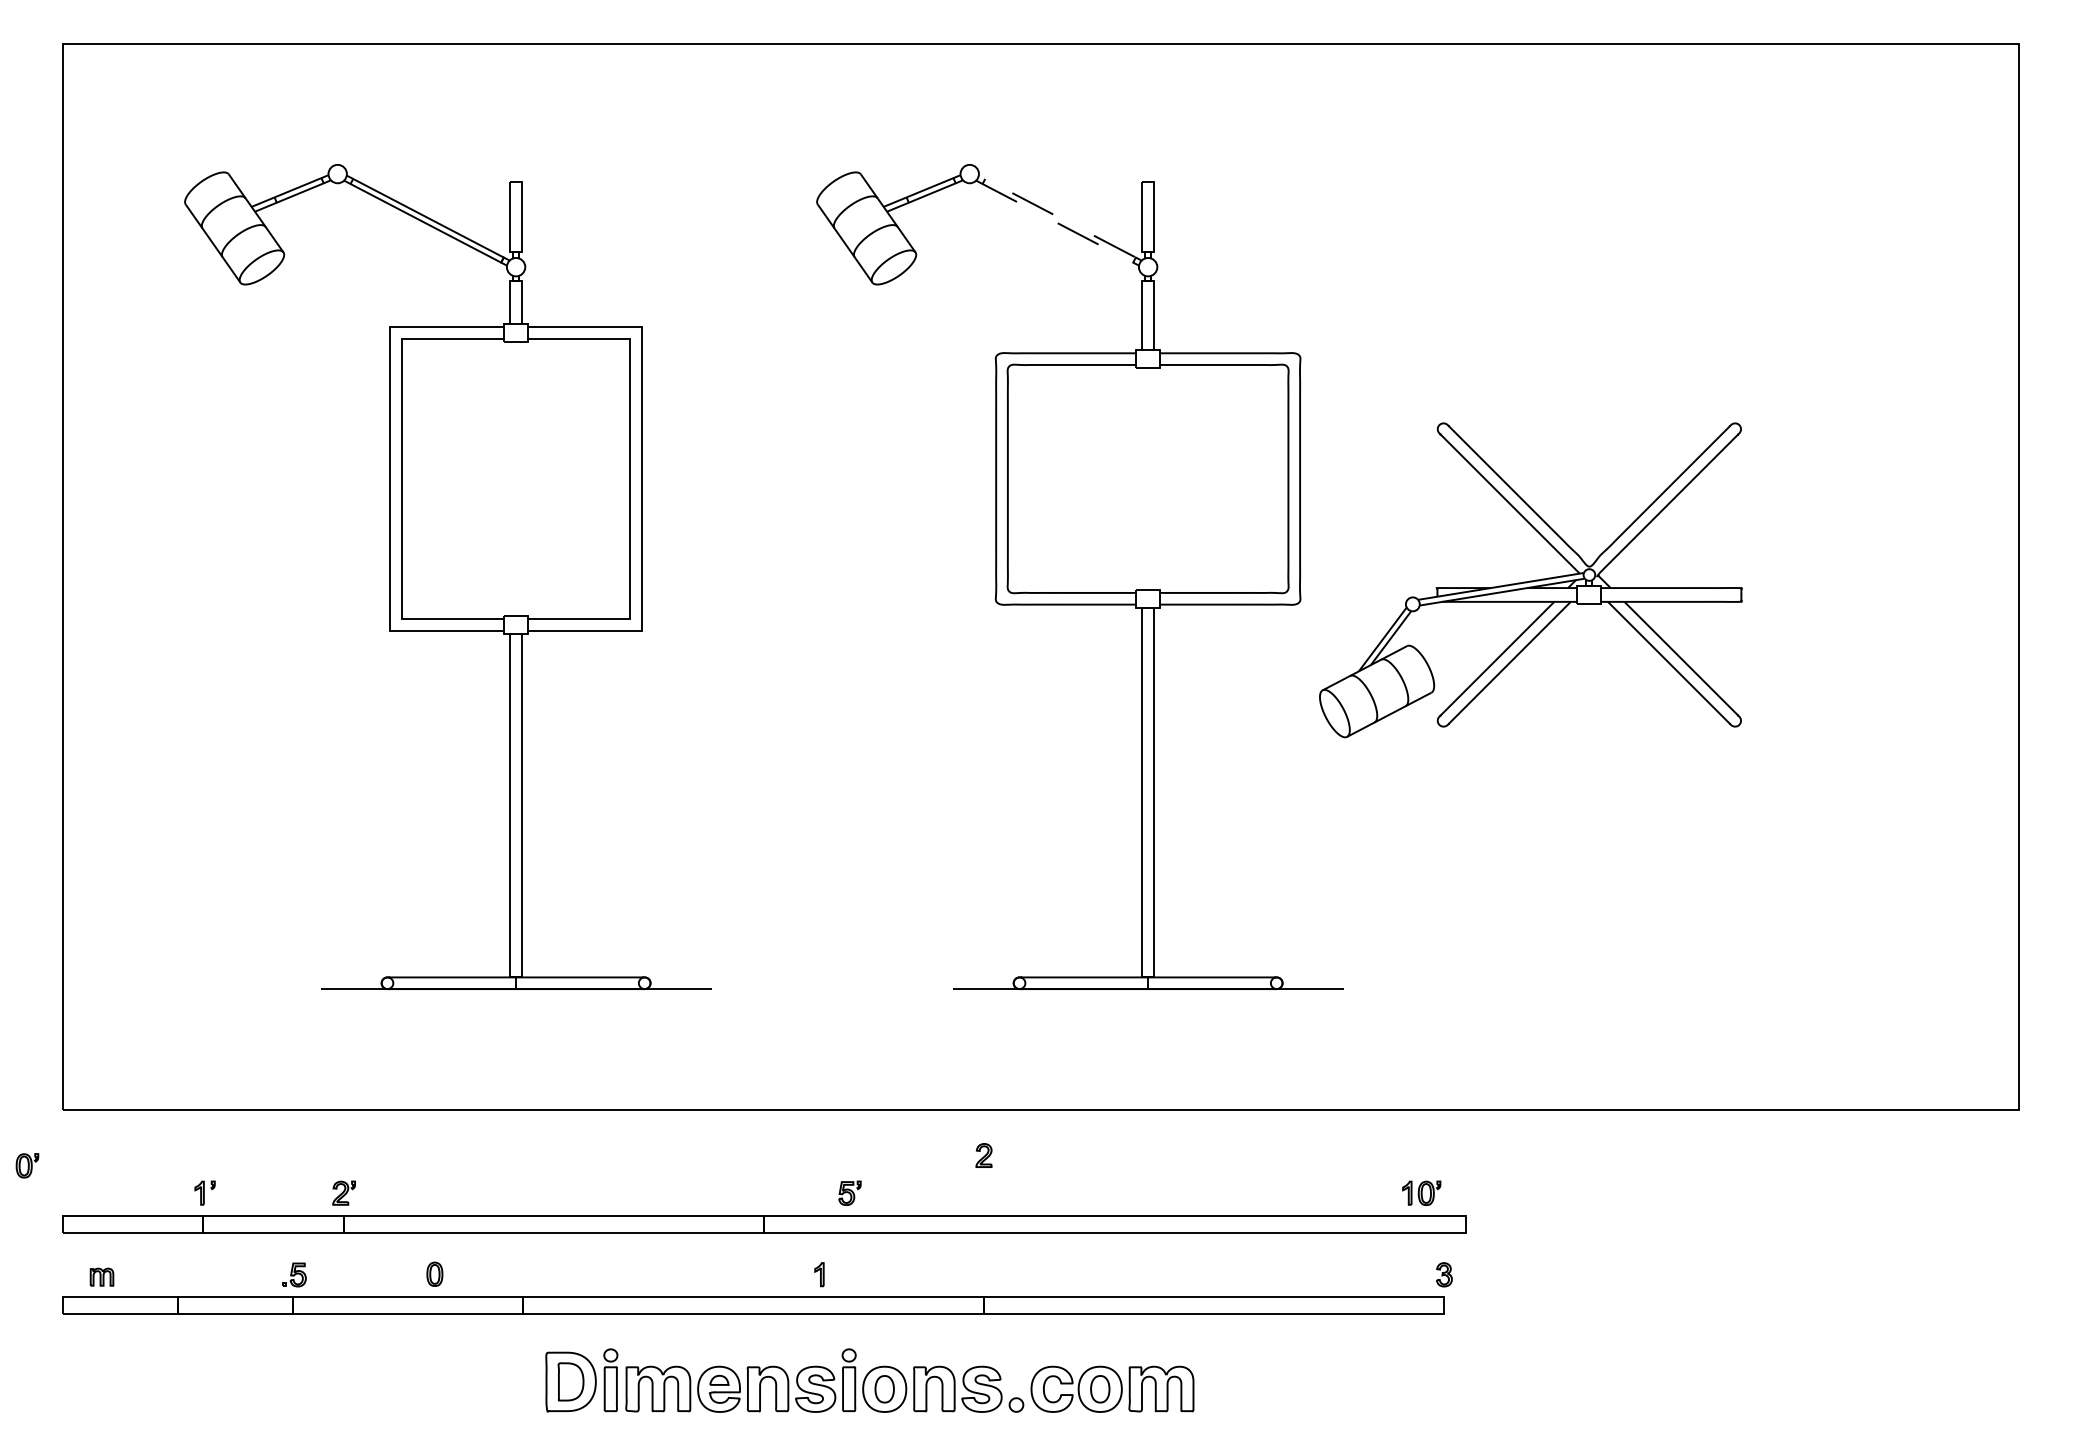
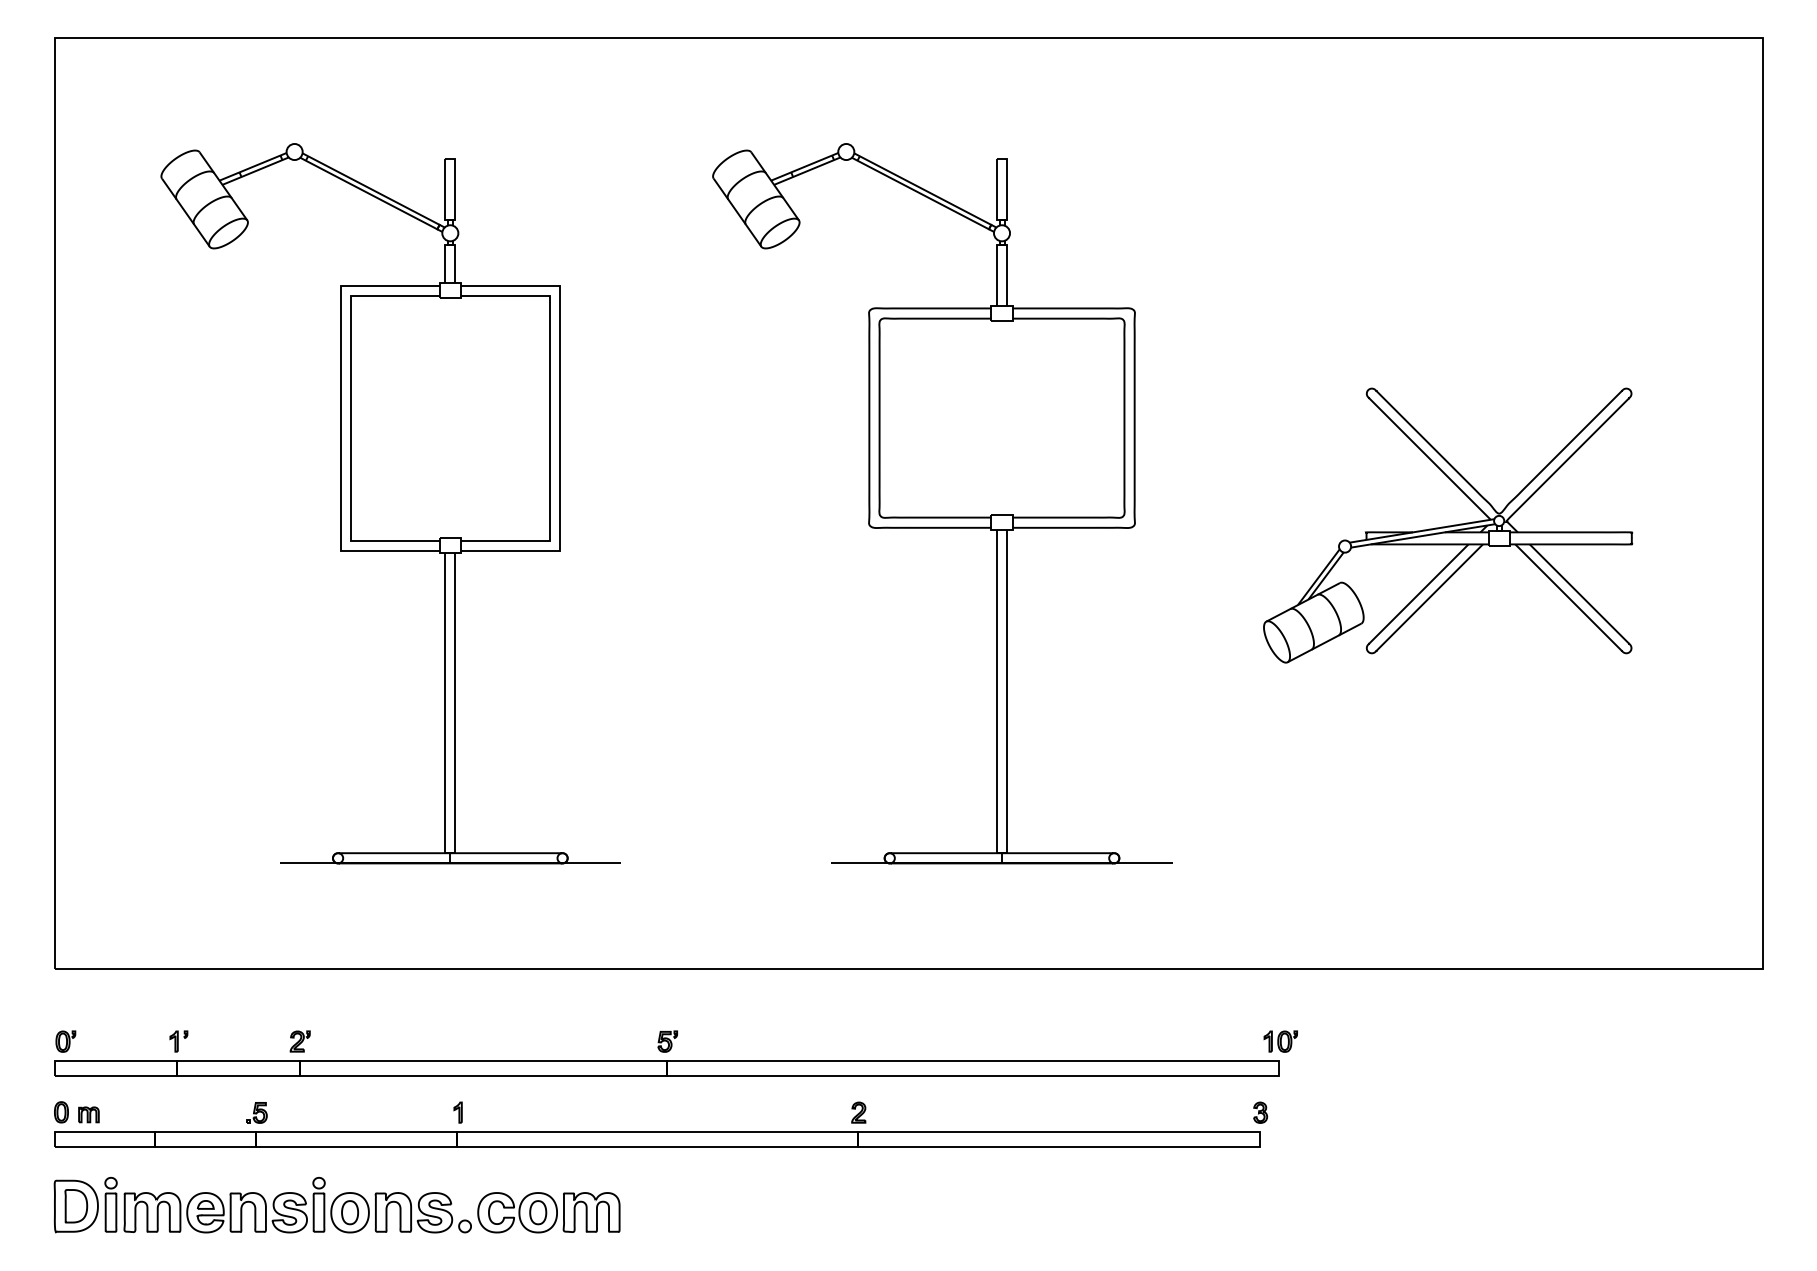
line: (1134, 259) -> (990, 226), dashed -> solid
part: (1531, 580) -> (1448, 525), moved
part: (983, 1155) -> (858, 1112), moved
part: (27, 1165) -> (65, 1041), moved
part: (849, 1193) -> (667, 1041), moved
part: (1421, 1193) -> (1280, 1041), moved
part: (434, 1274) -> (61, 1112), moved
part: (818, 1274) -> (457, 1112), moved
part: (869, 1381) -> (336, 1205), moved

